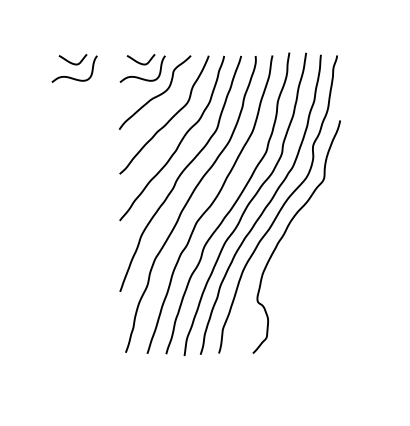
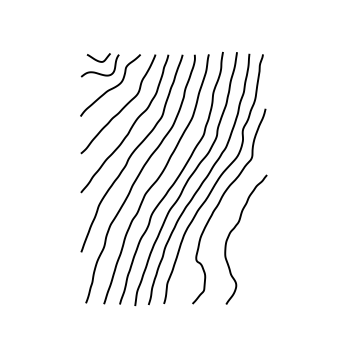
part: (73, 68) -> (42, 65), removed
curve: (304, 263) -> (235, 228), added

